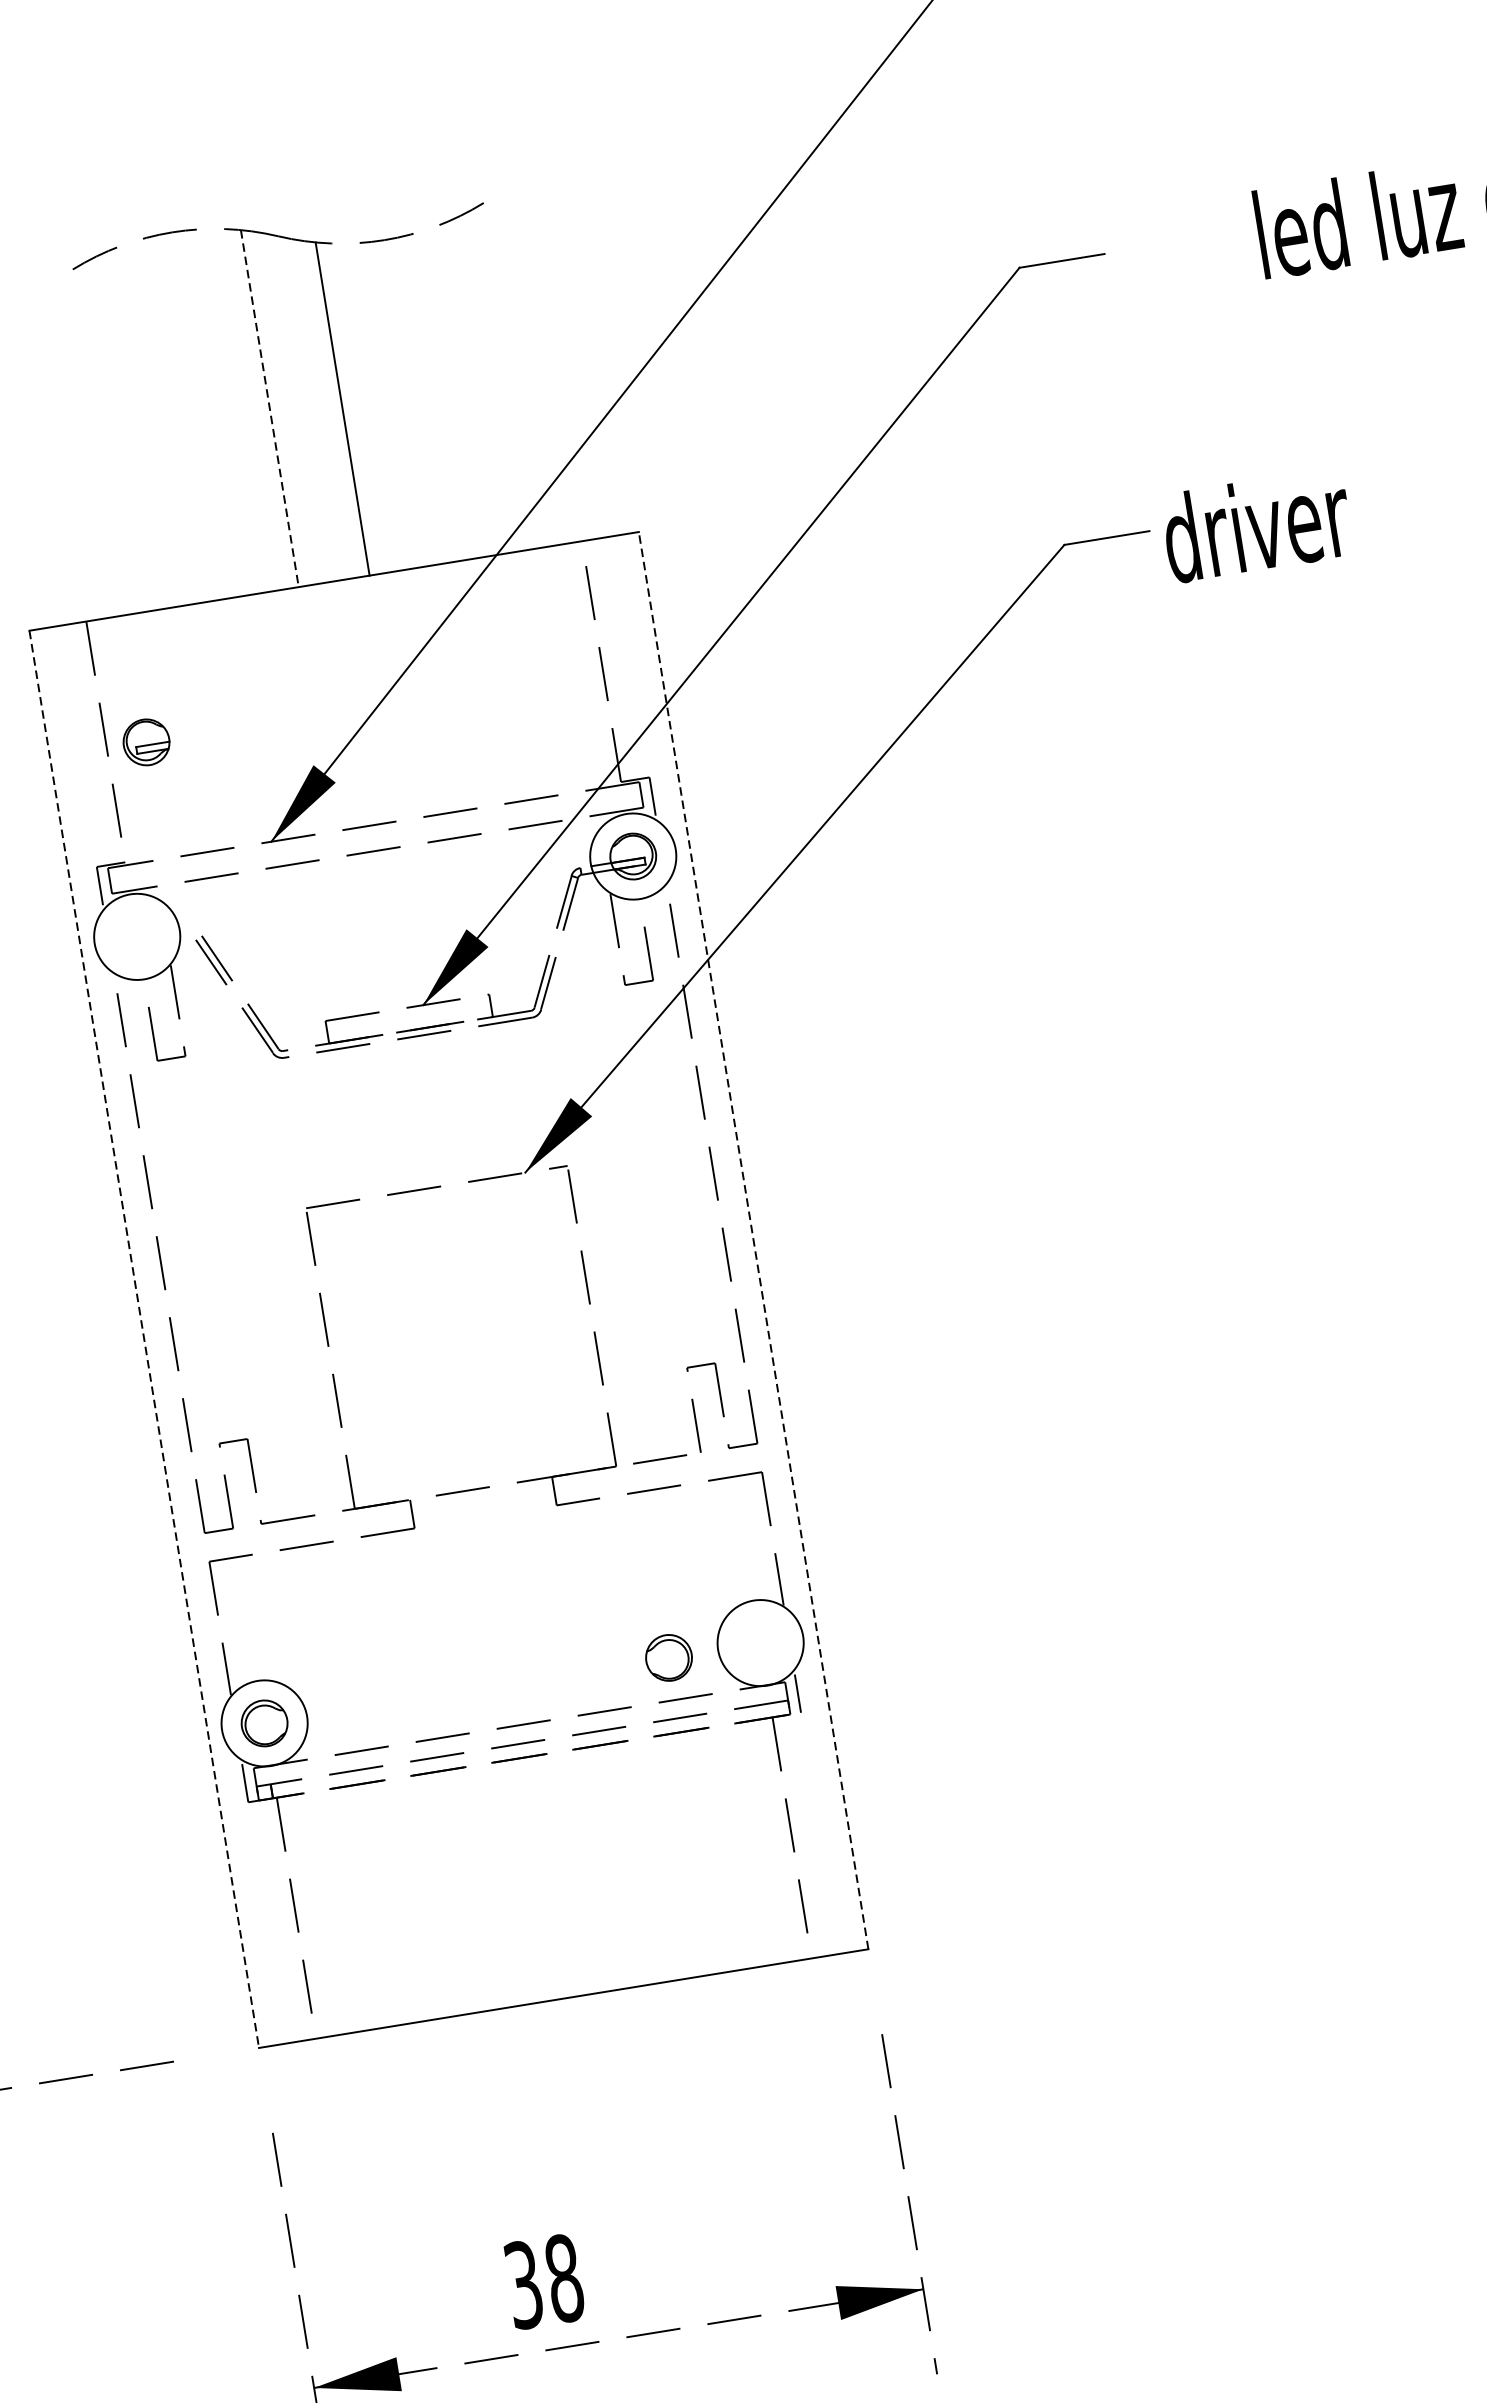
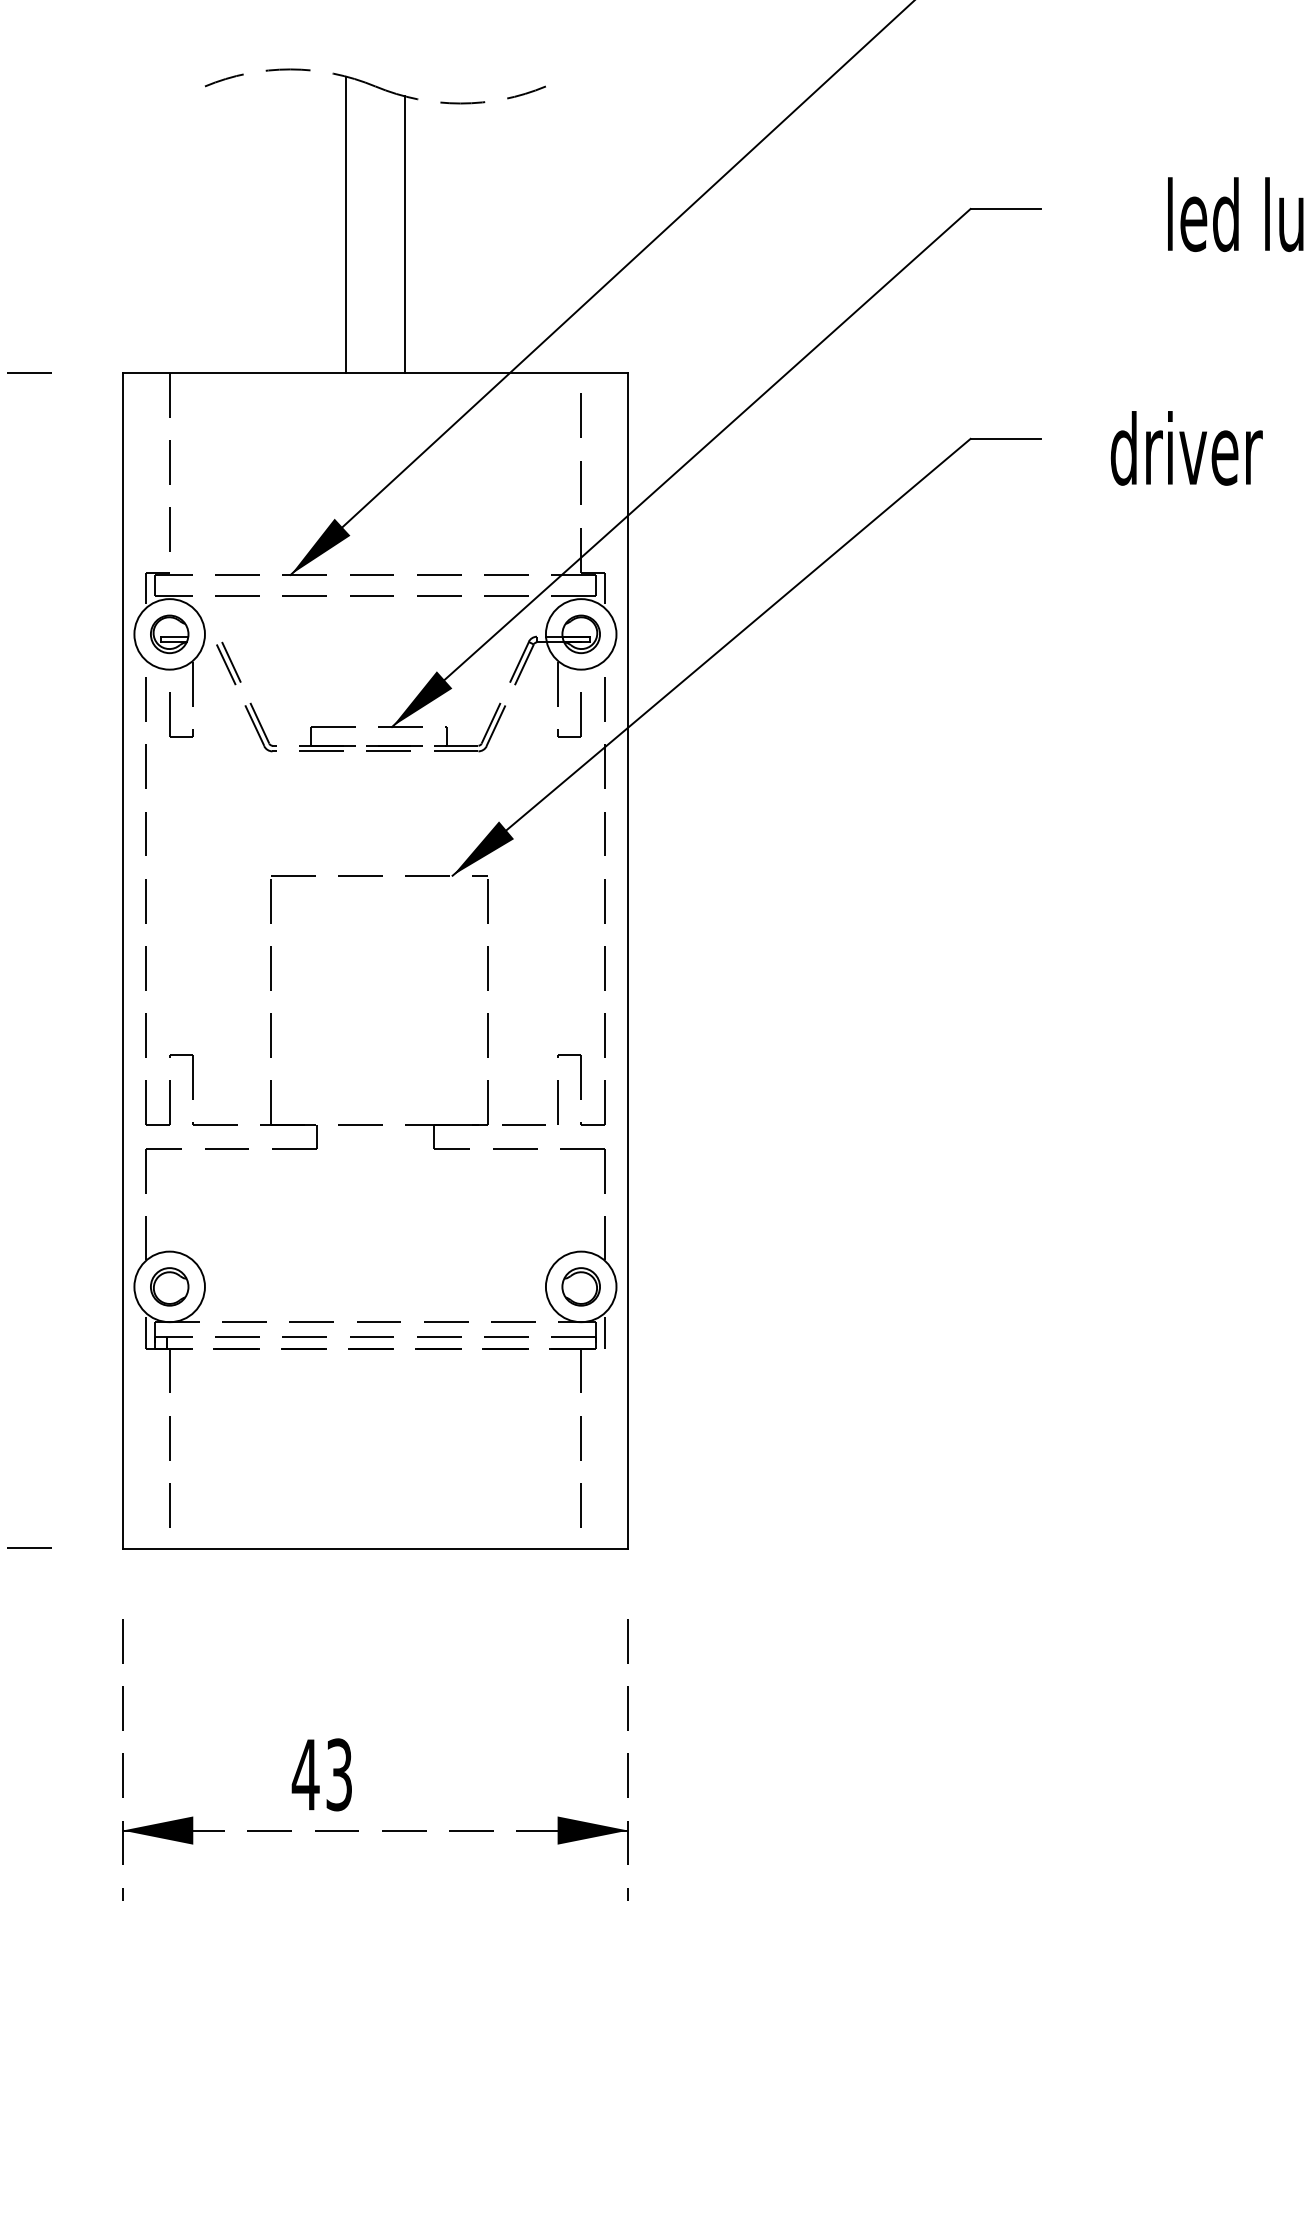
line: (270, 409) -> (346, 225), dashed -> solid
text: (1256, 525) -> (1186, 448), moved
part: (146, 742) -> (169, 634), moved
line: (753, 1240) -> (628, 960), dashed -> solid
line: (143, 1339) -> (122, 960), dashed -> solid
part: (668, 1657) -> (580, 1286), moved
text: (542, 2281) -> (321, 1774), 38 -> 43

